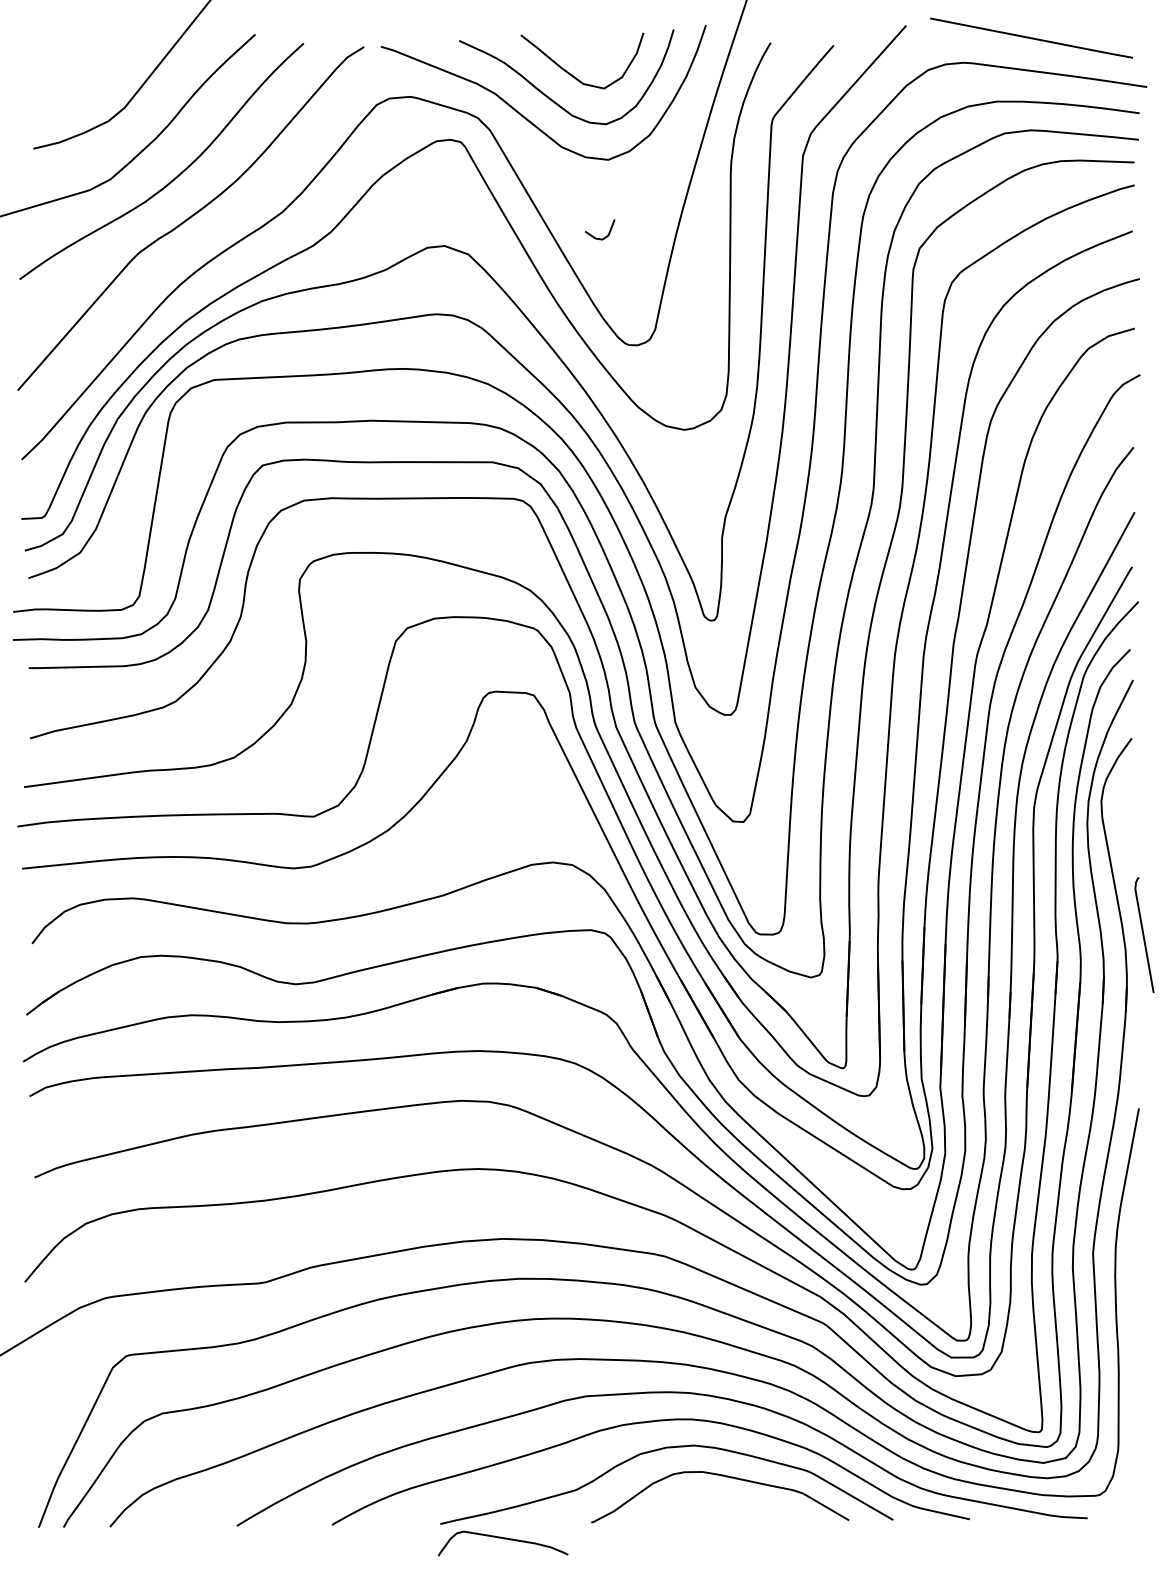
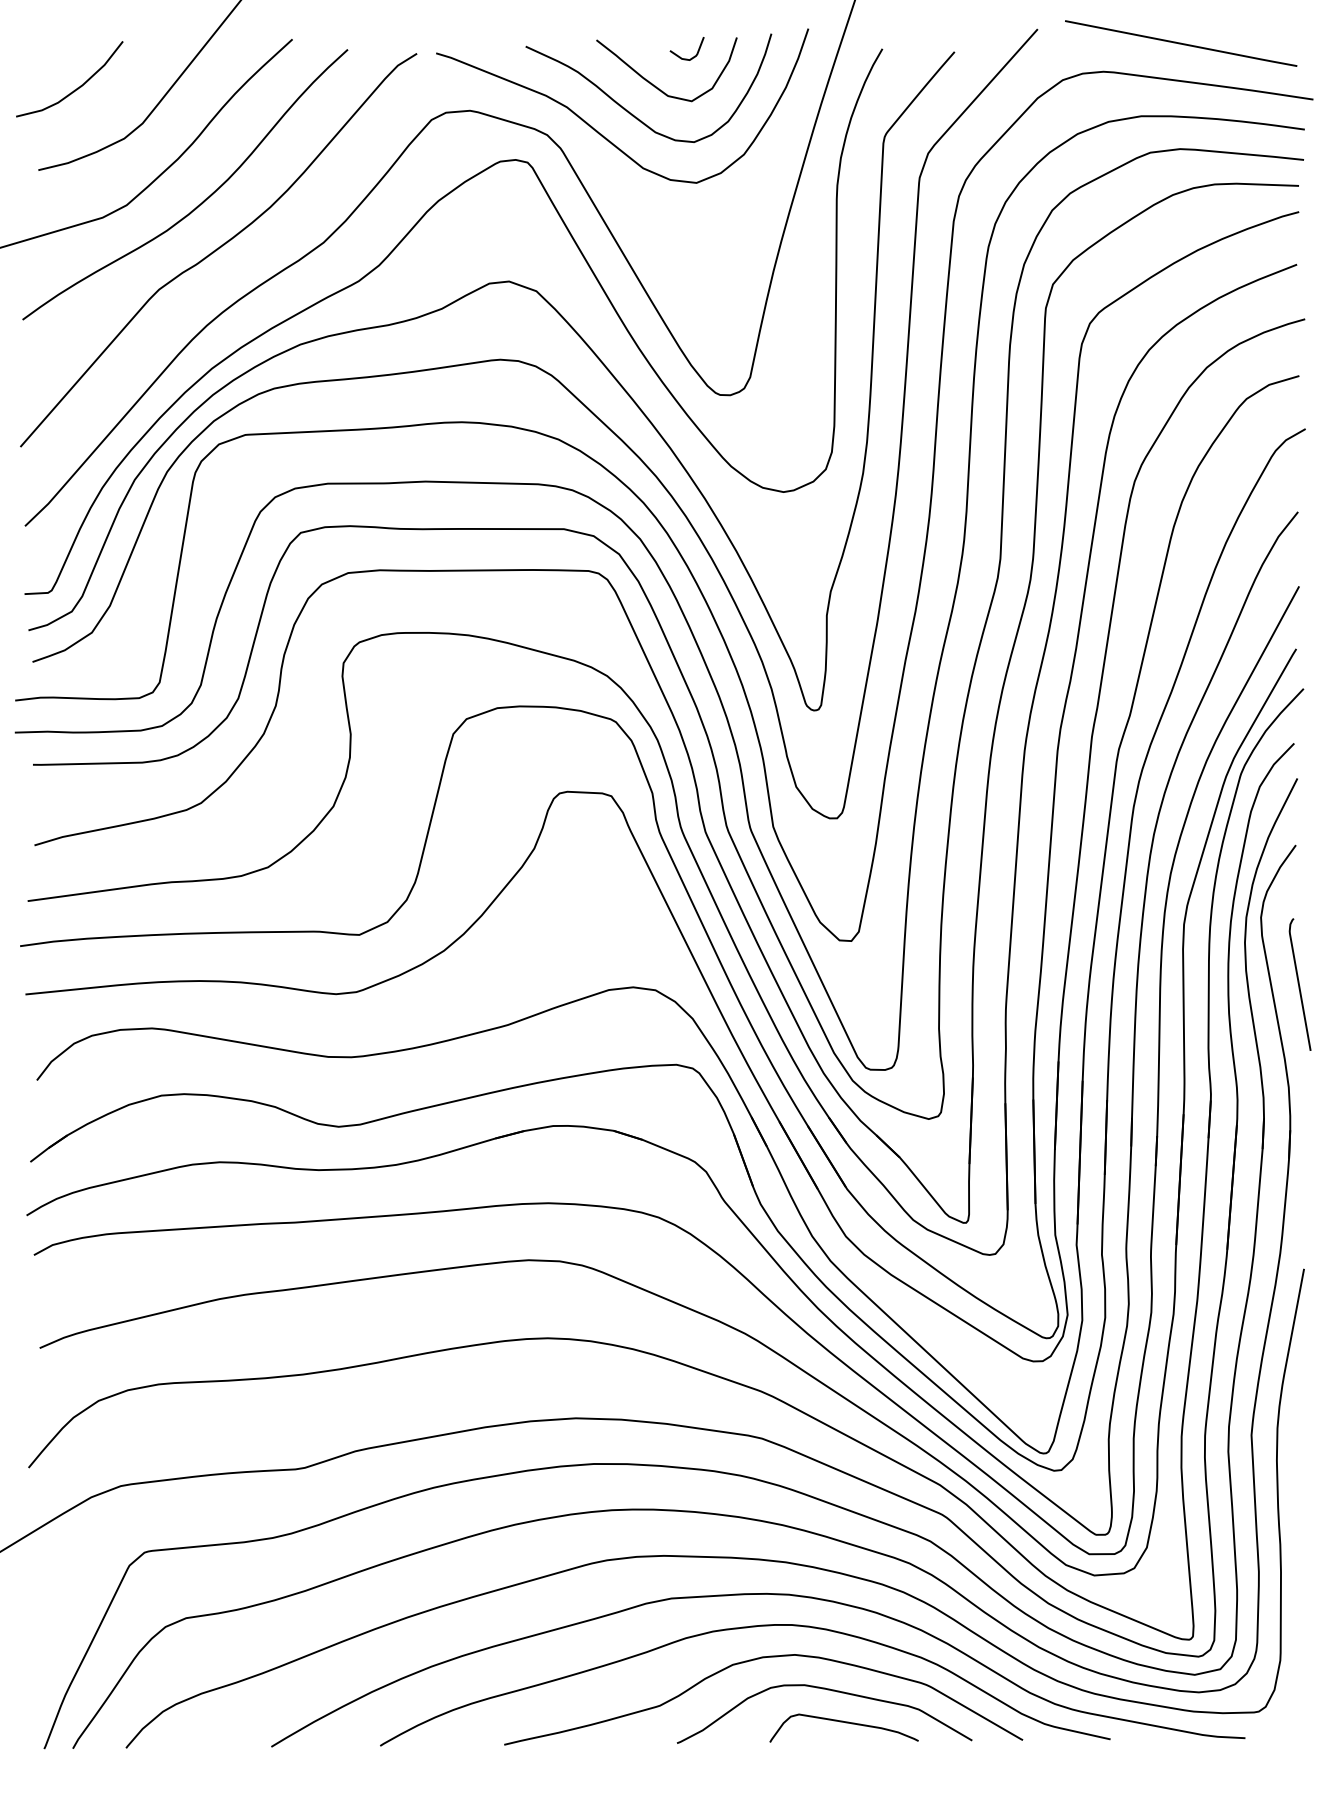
curve: (64, 78) -> (73, 89), added
curve: (597, 237) -> (684, 57), moved
curve: (1144, 934) -> (1300, 983), moved
curve: (503, 1539) -> (844, 1723), moved

